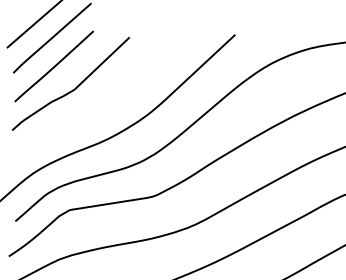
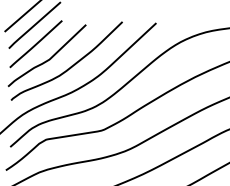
curve: (107, 98) -> (71, 65), added

